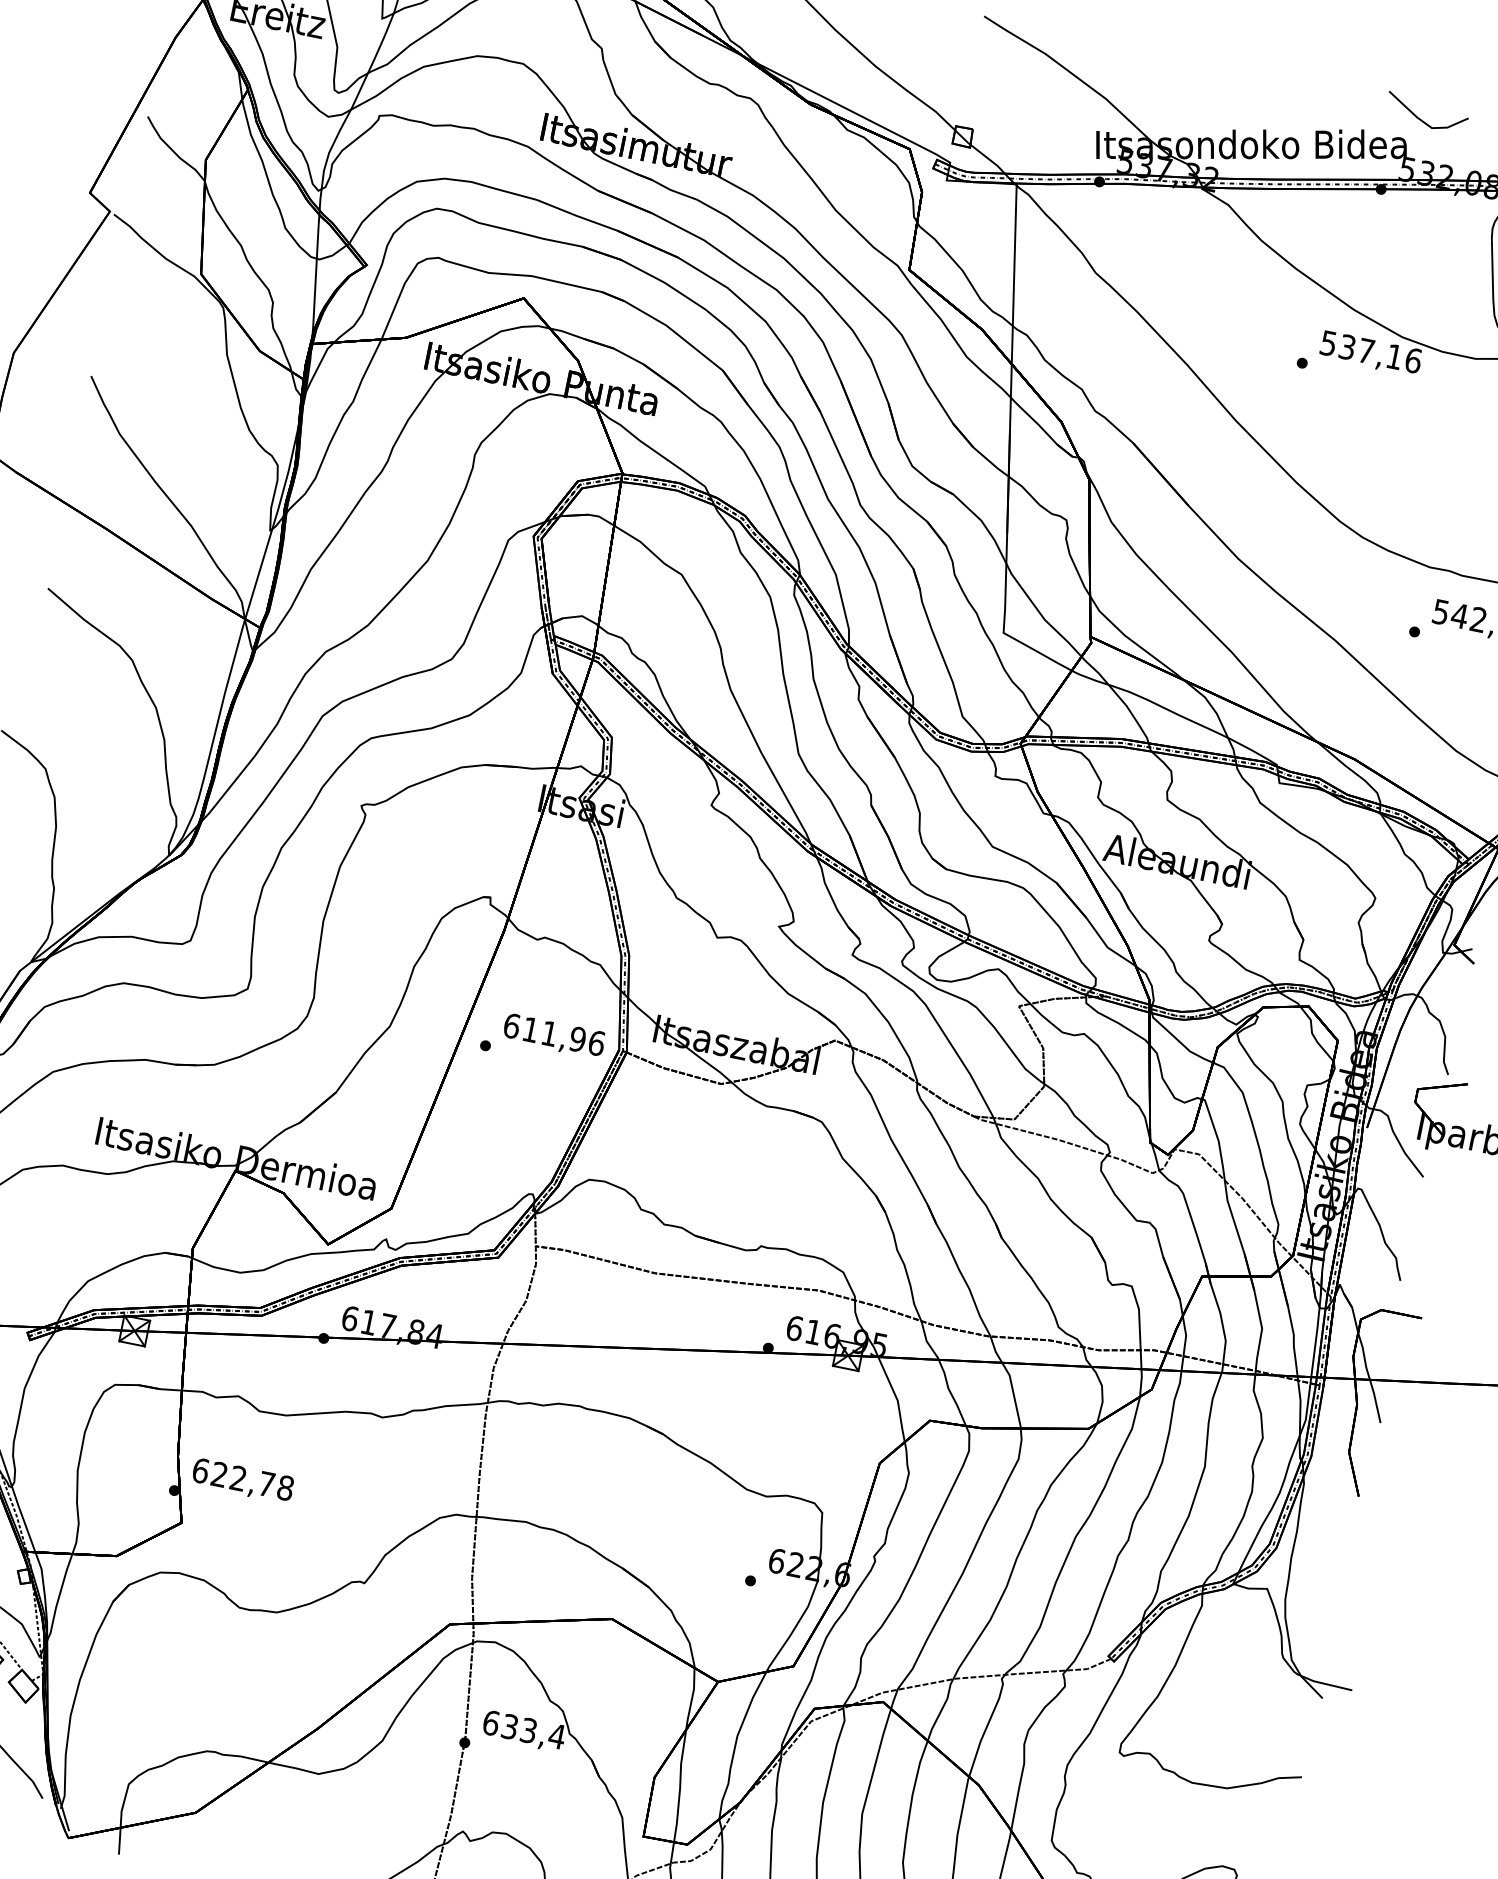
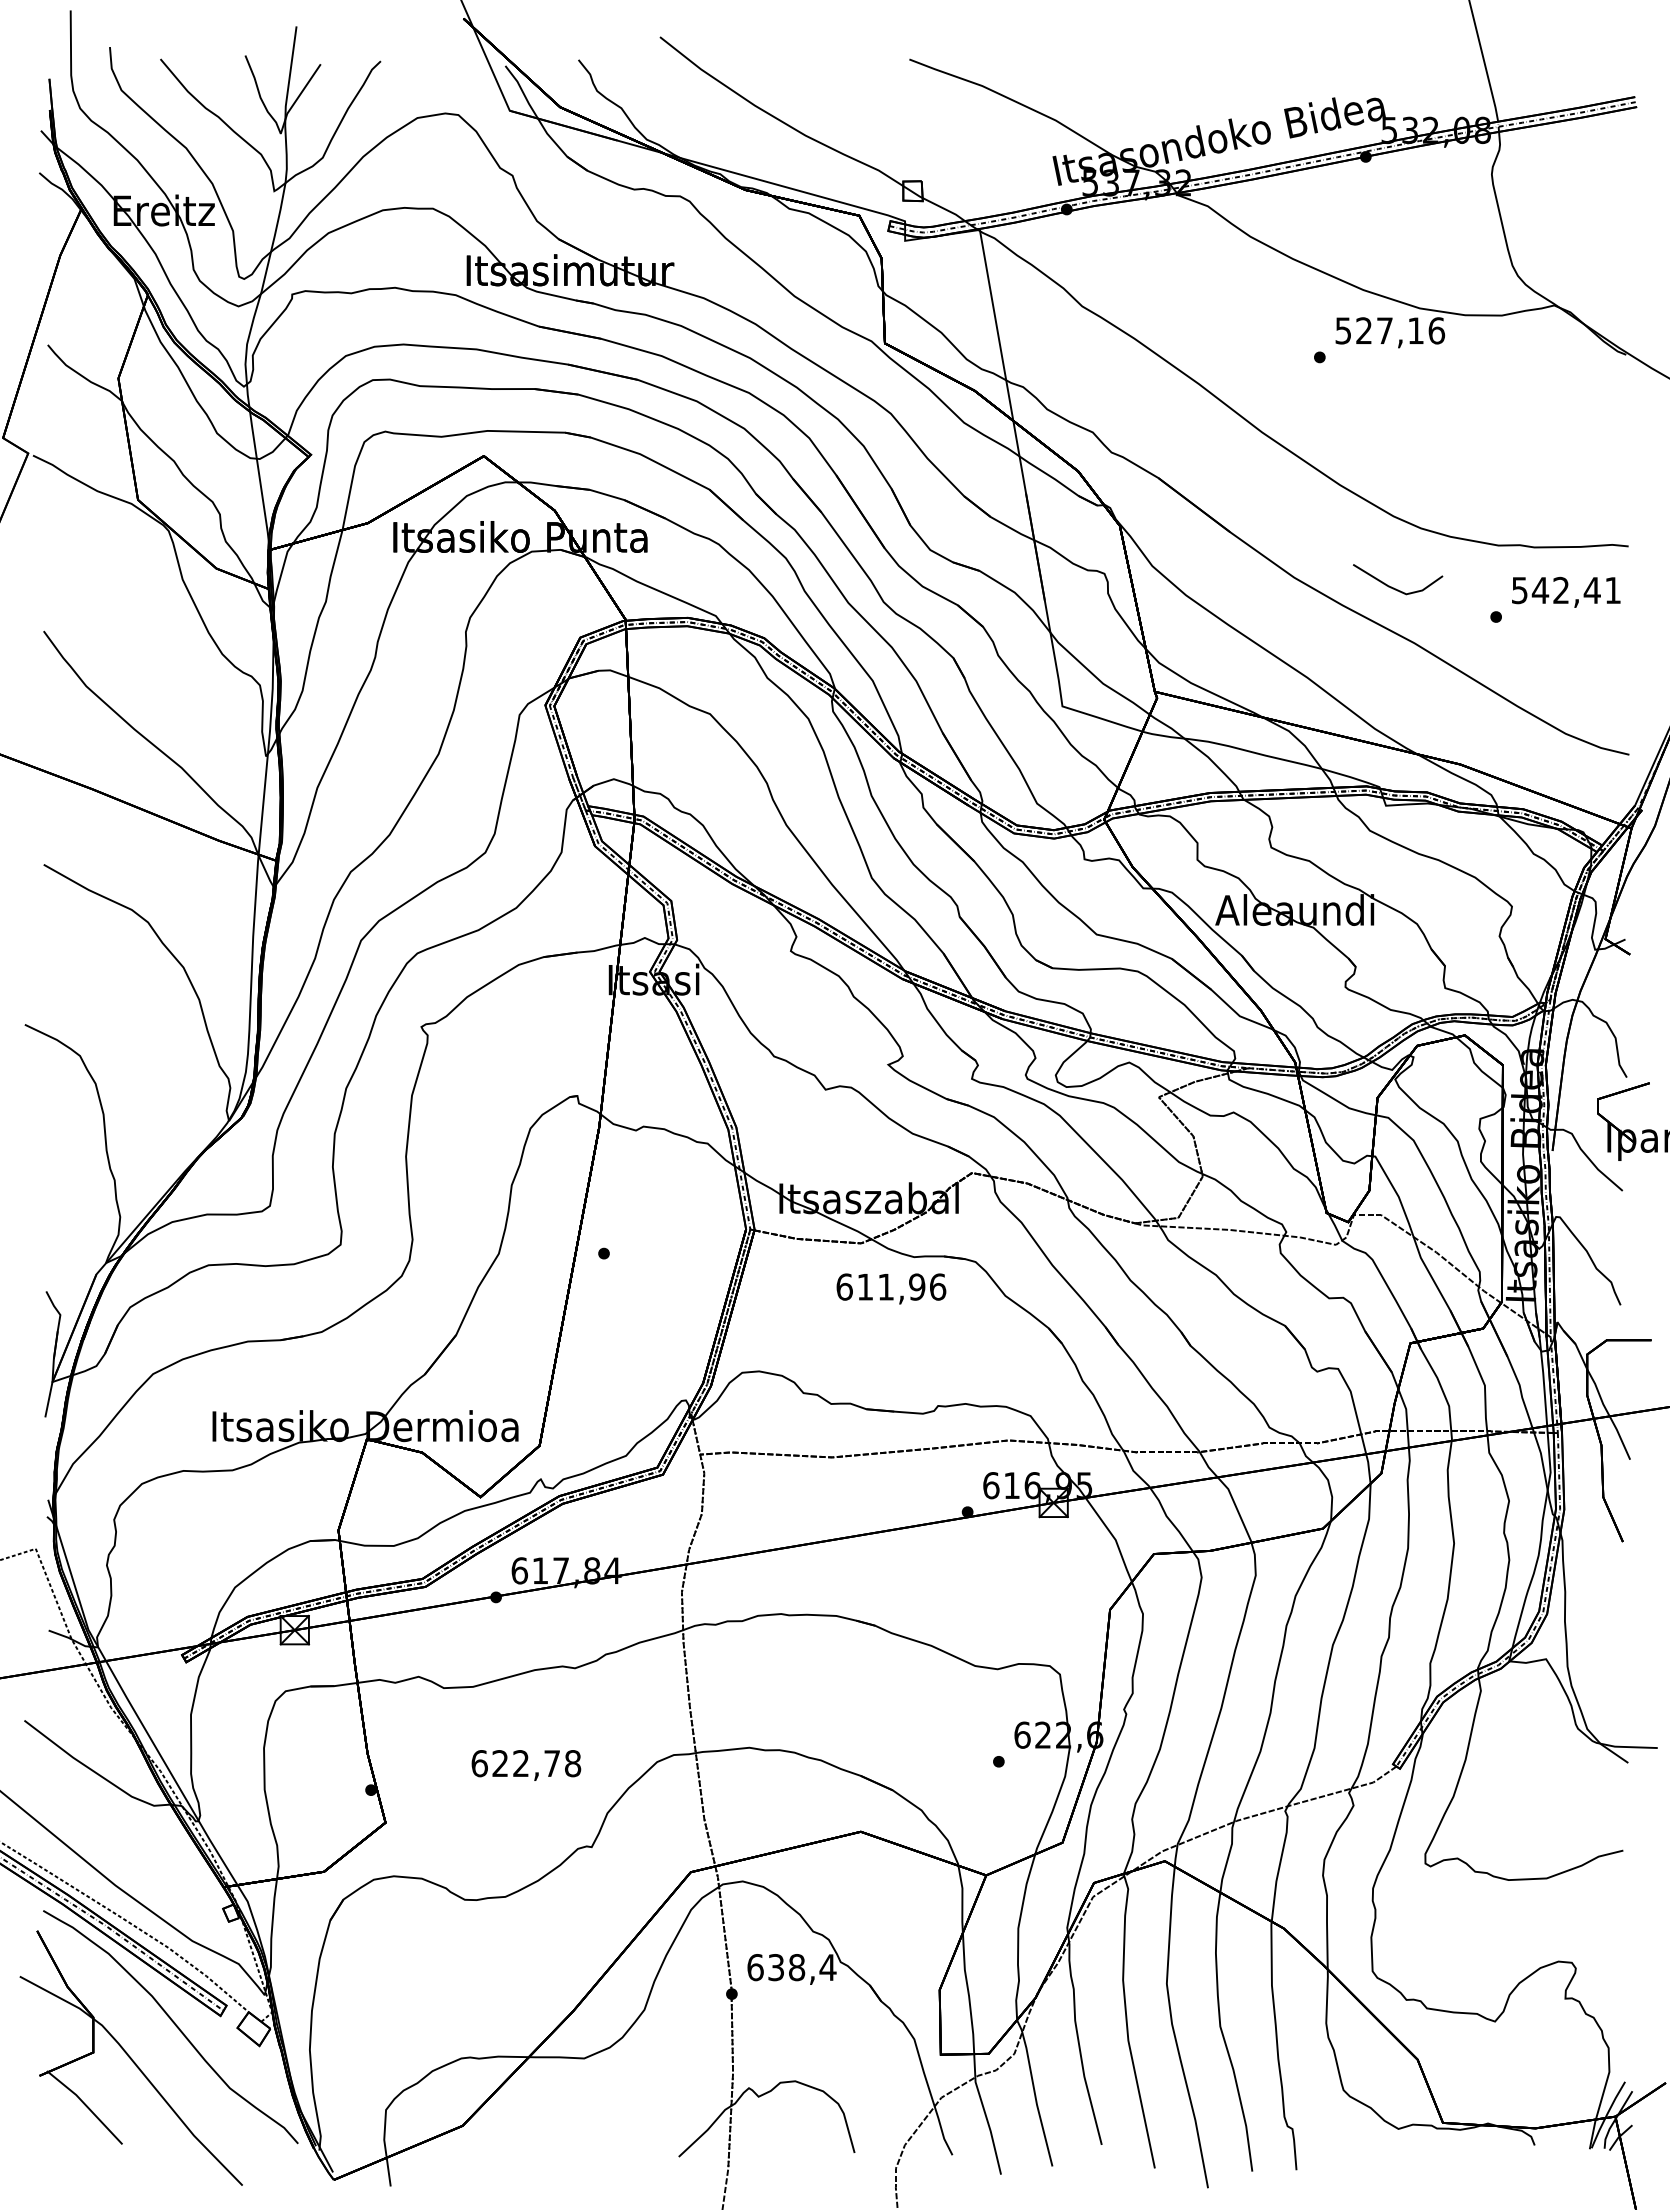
line: (1424, 121) -> (1396, 588), moved
text: (1346, 346) -> (1363, 330), 537,16 -> 527,16
text: (554, 1035) -> (891, 1288), moved
text: (243, 1481) -> (526, 1765), moved
text: (529, 1730) -> (797, 1967), 633,4 -> 638,4

